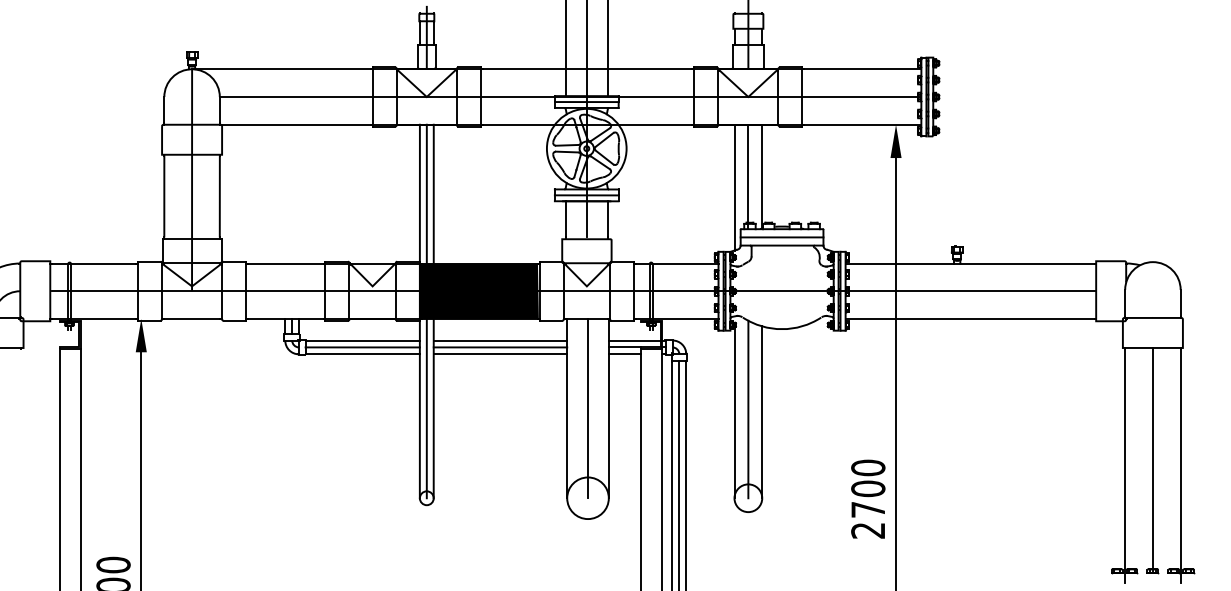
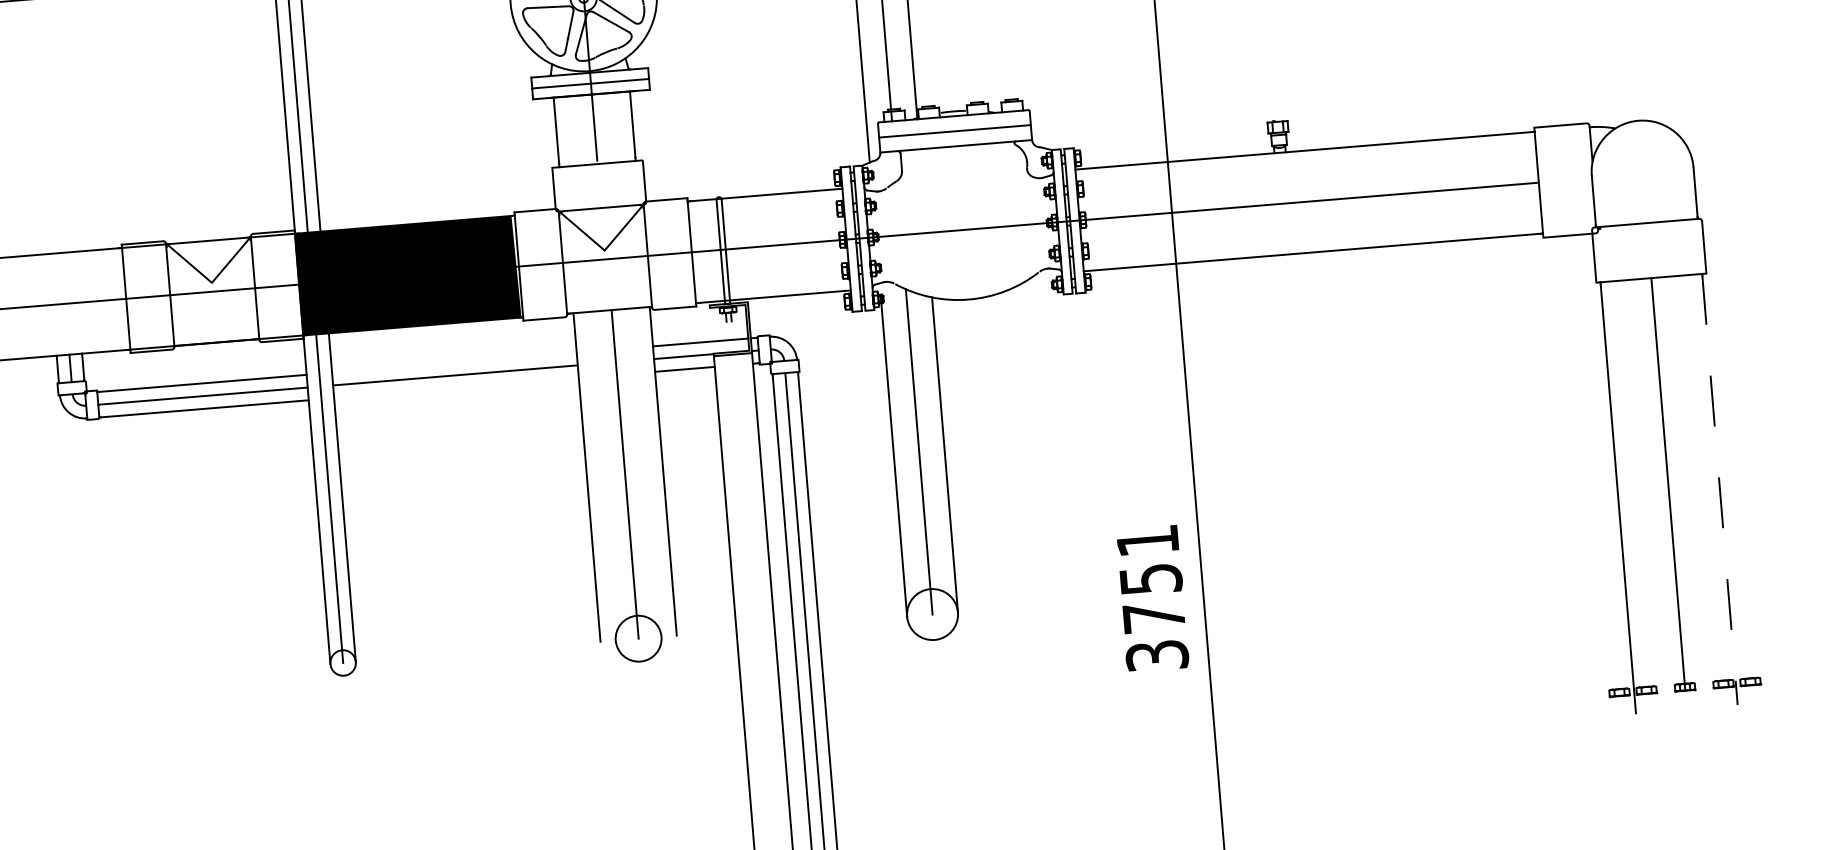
line: (500, 340) -> (454, 362), removed
line: (500, 354) -> (456, 388), removed
line: (1180, 465) -> (1719, 489), solid -> dashed
circle: (587, 498) -> (637, 639), size x0.6
text: (868, 498) -> (1152, 596), 2700 -> 3751

